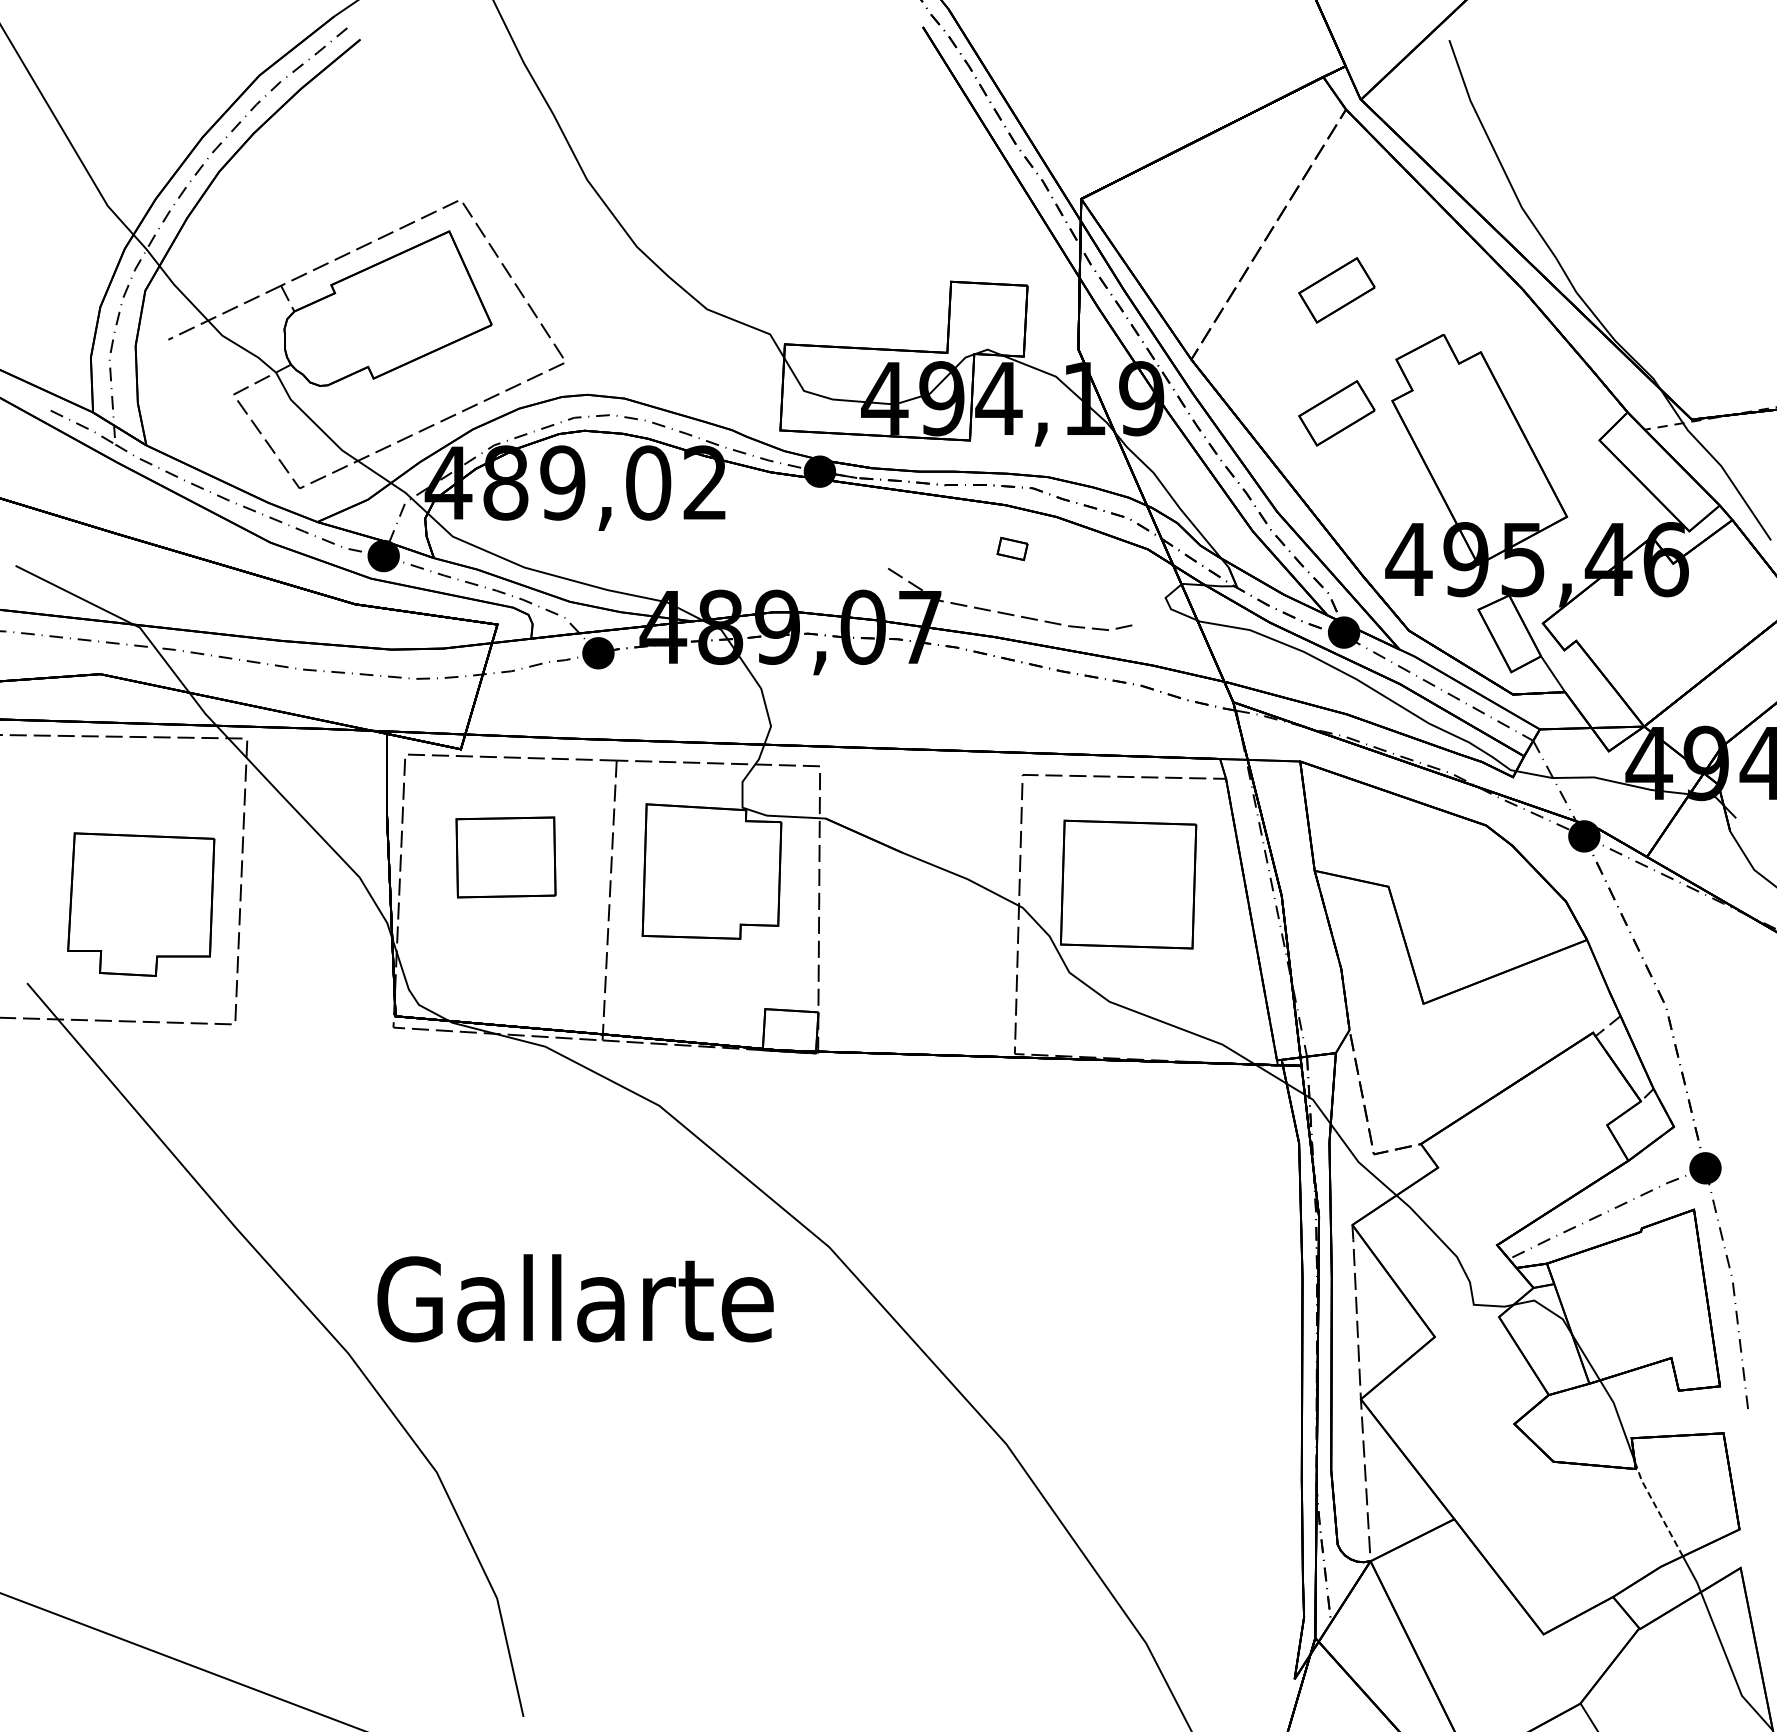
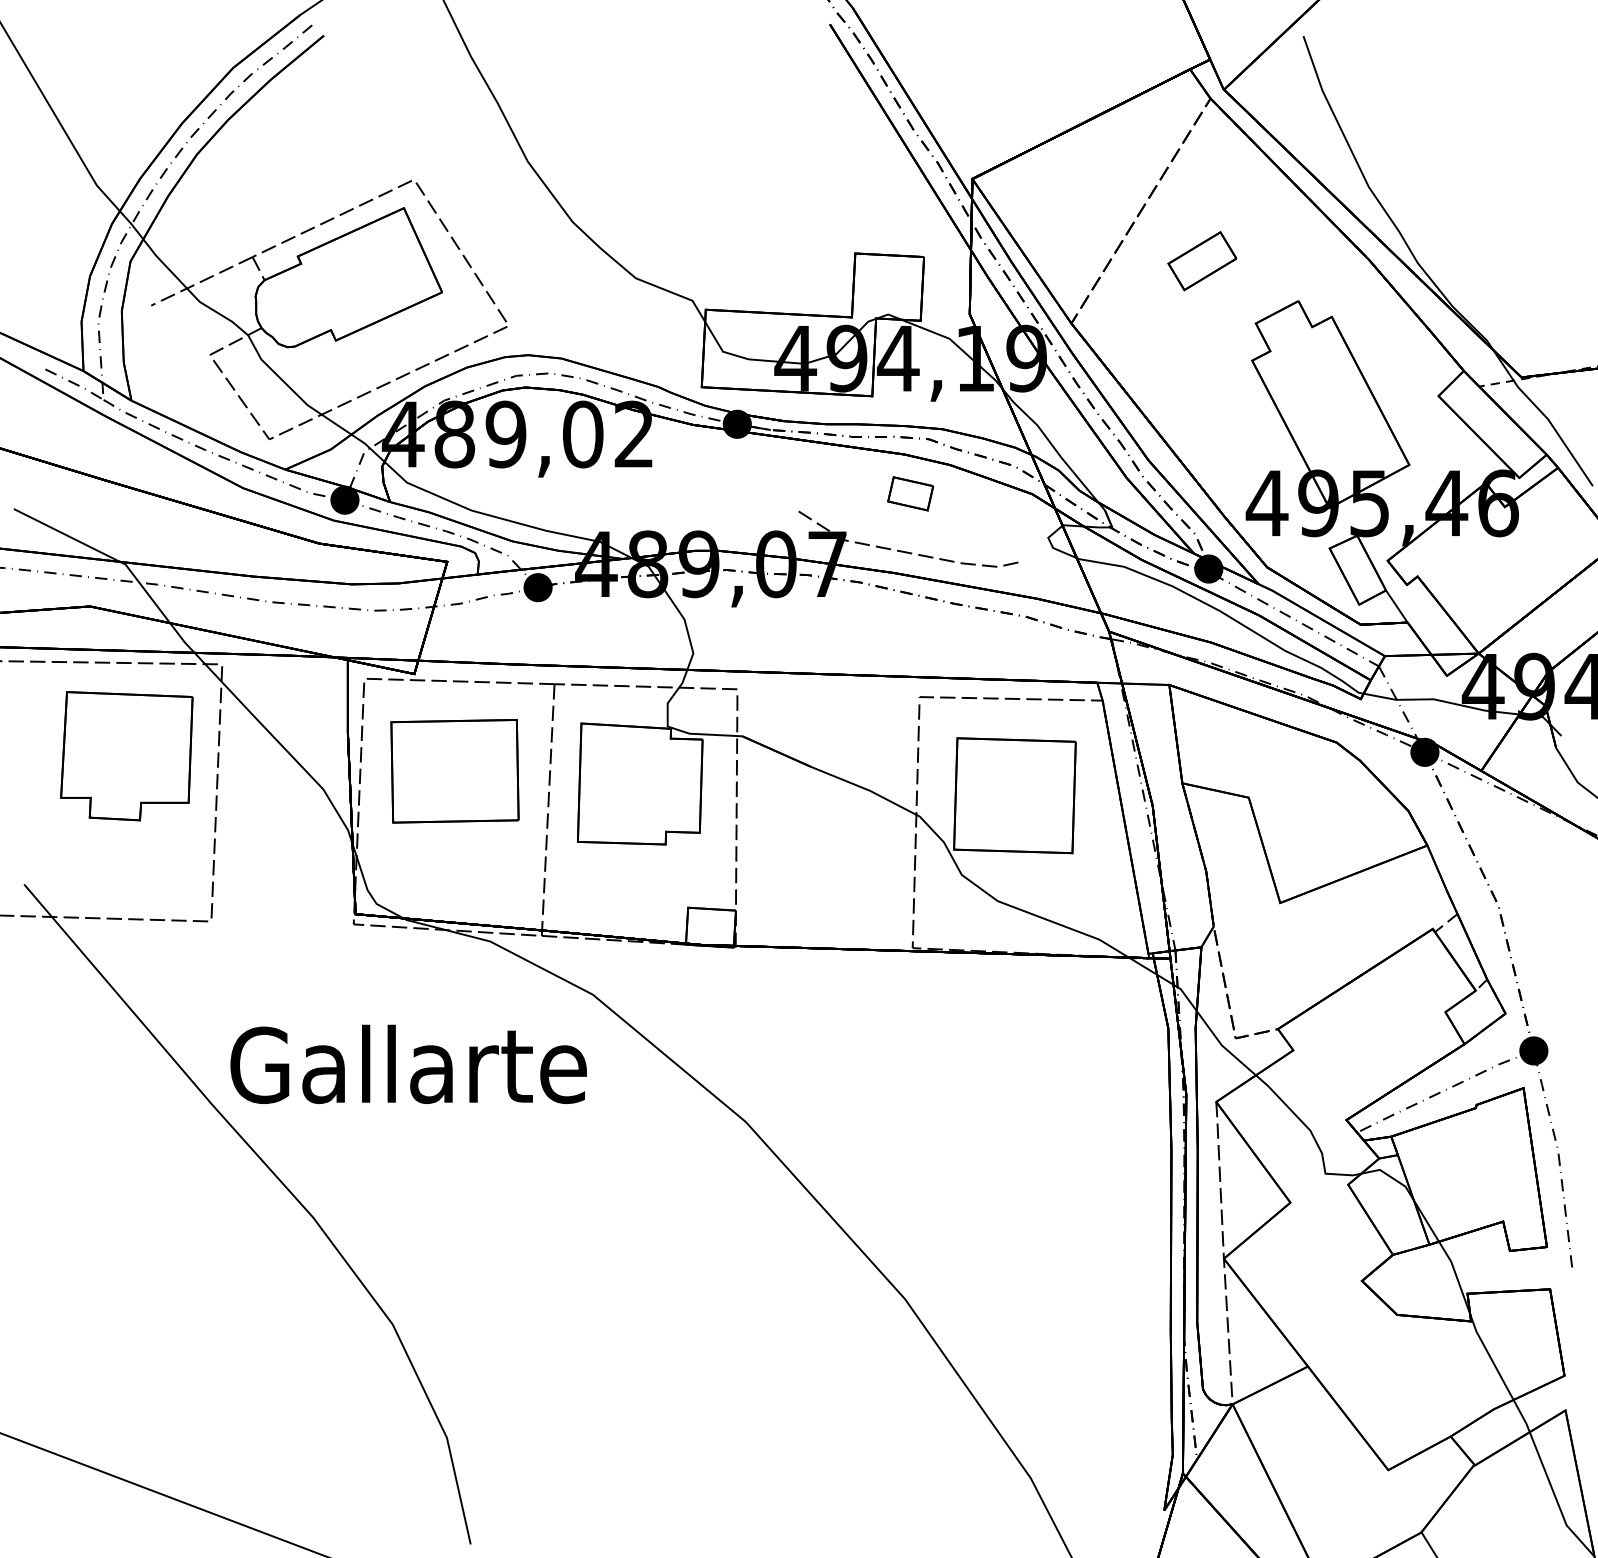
part: (1336, 413) -> (1201, 371), removed
part: (1012, 548) -> (910, 493), size x1.67
part: (505, 857) -> (454, 771), size x1.43
part: (141, 904) -> (127, 756), moved
text: (575, 1298) -> (408, 1064), moved
line: (1656, 1508) -> (1489, 1356), dashed -> solid

